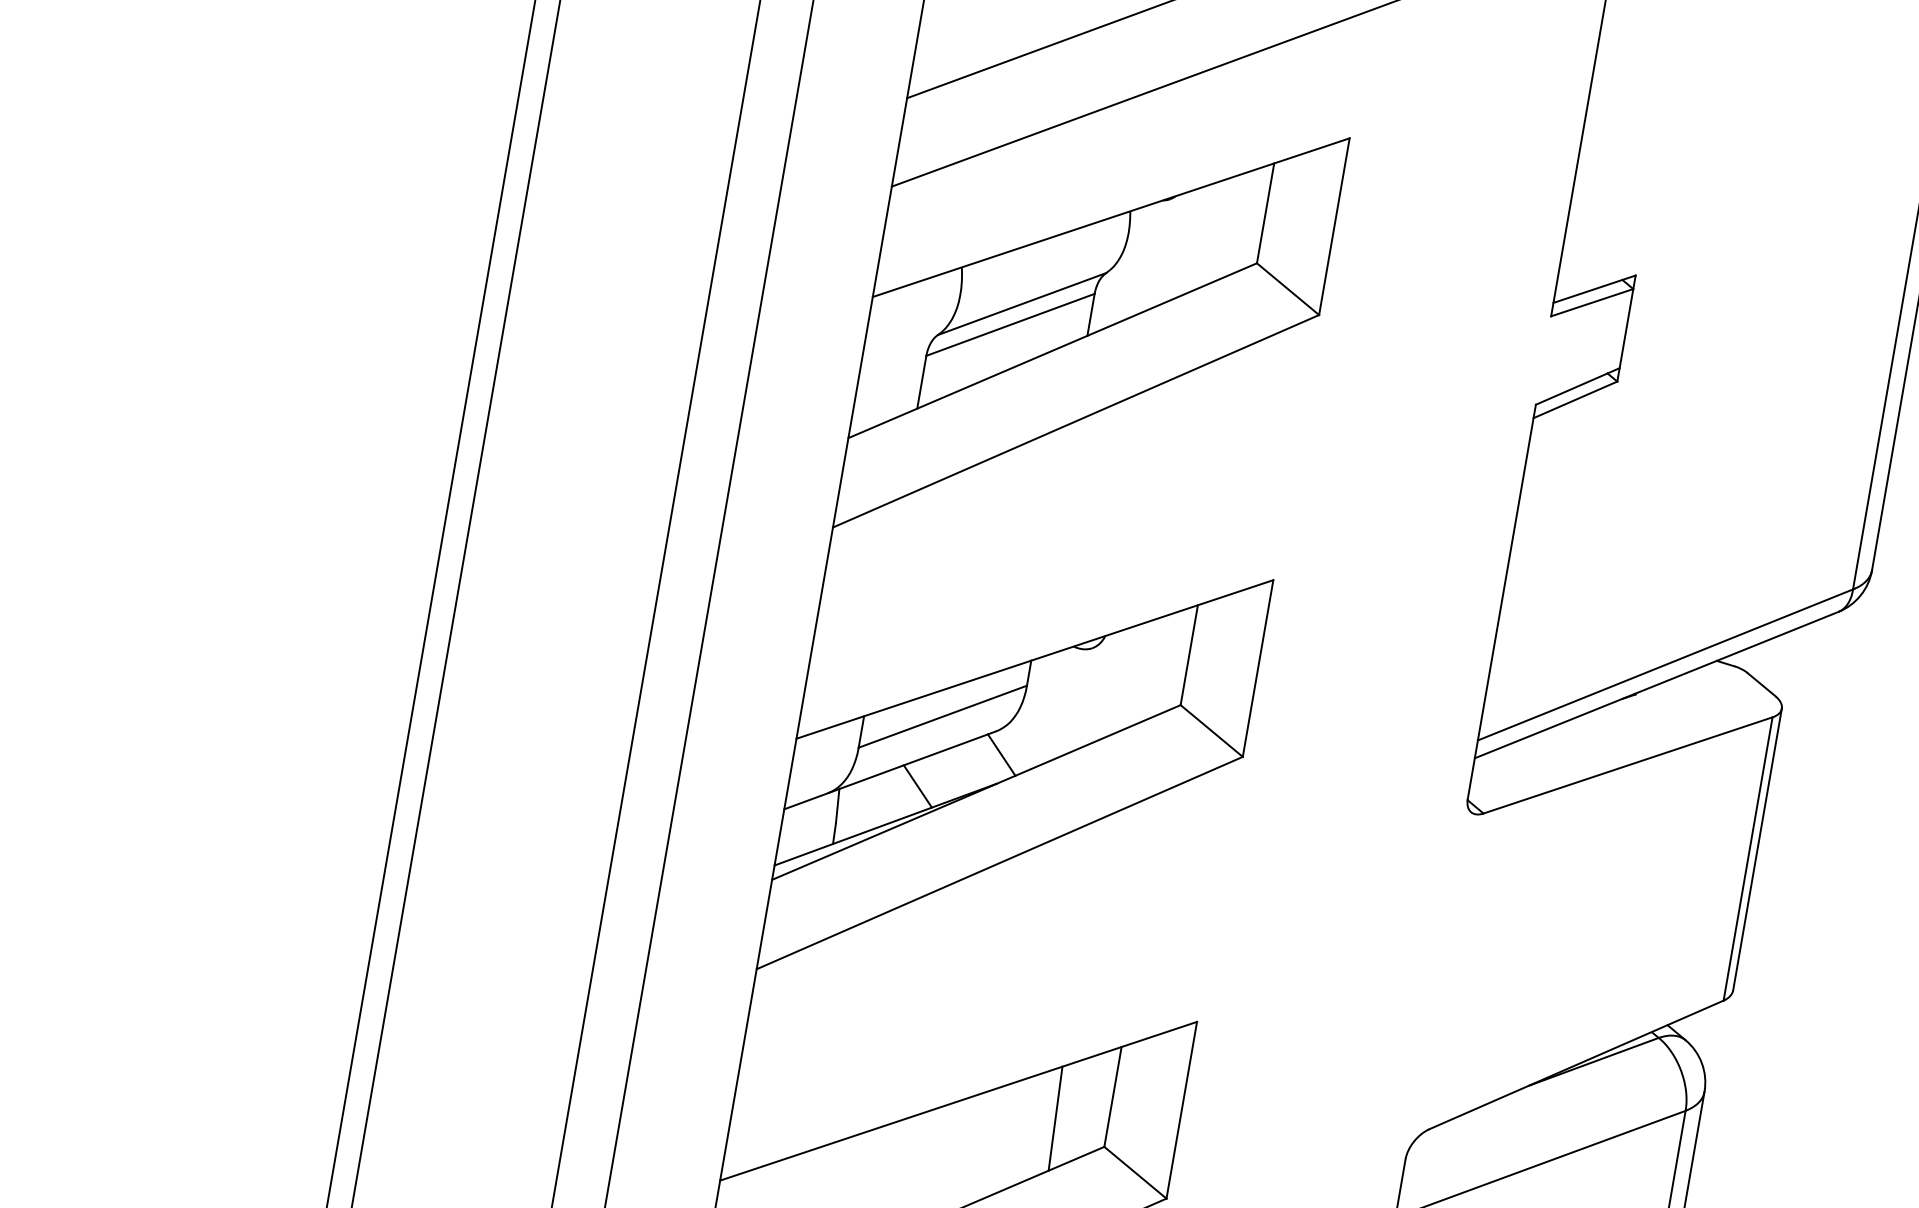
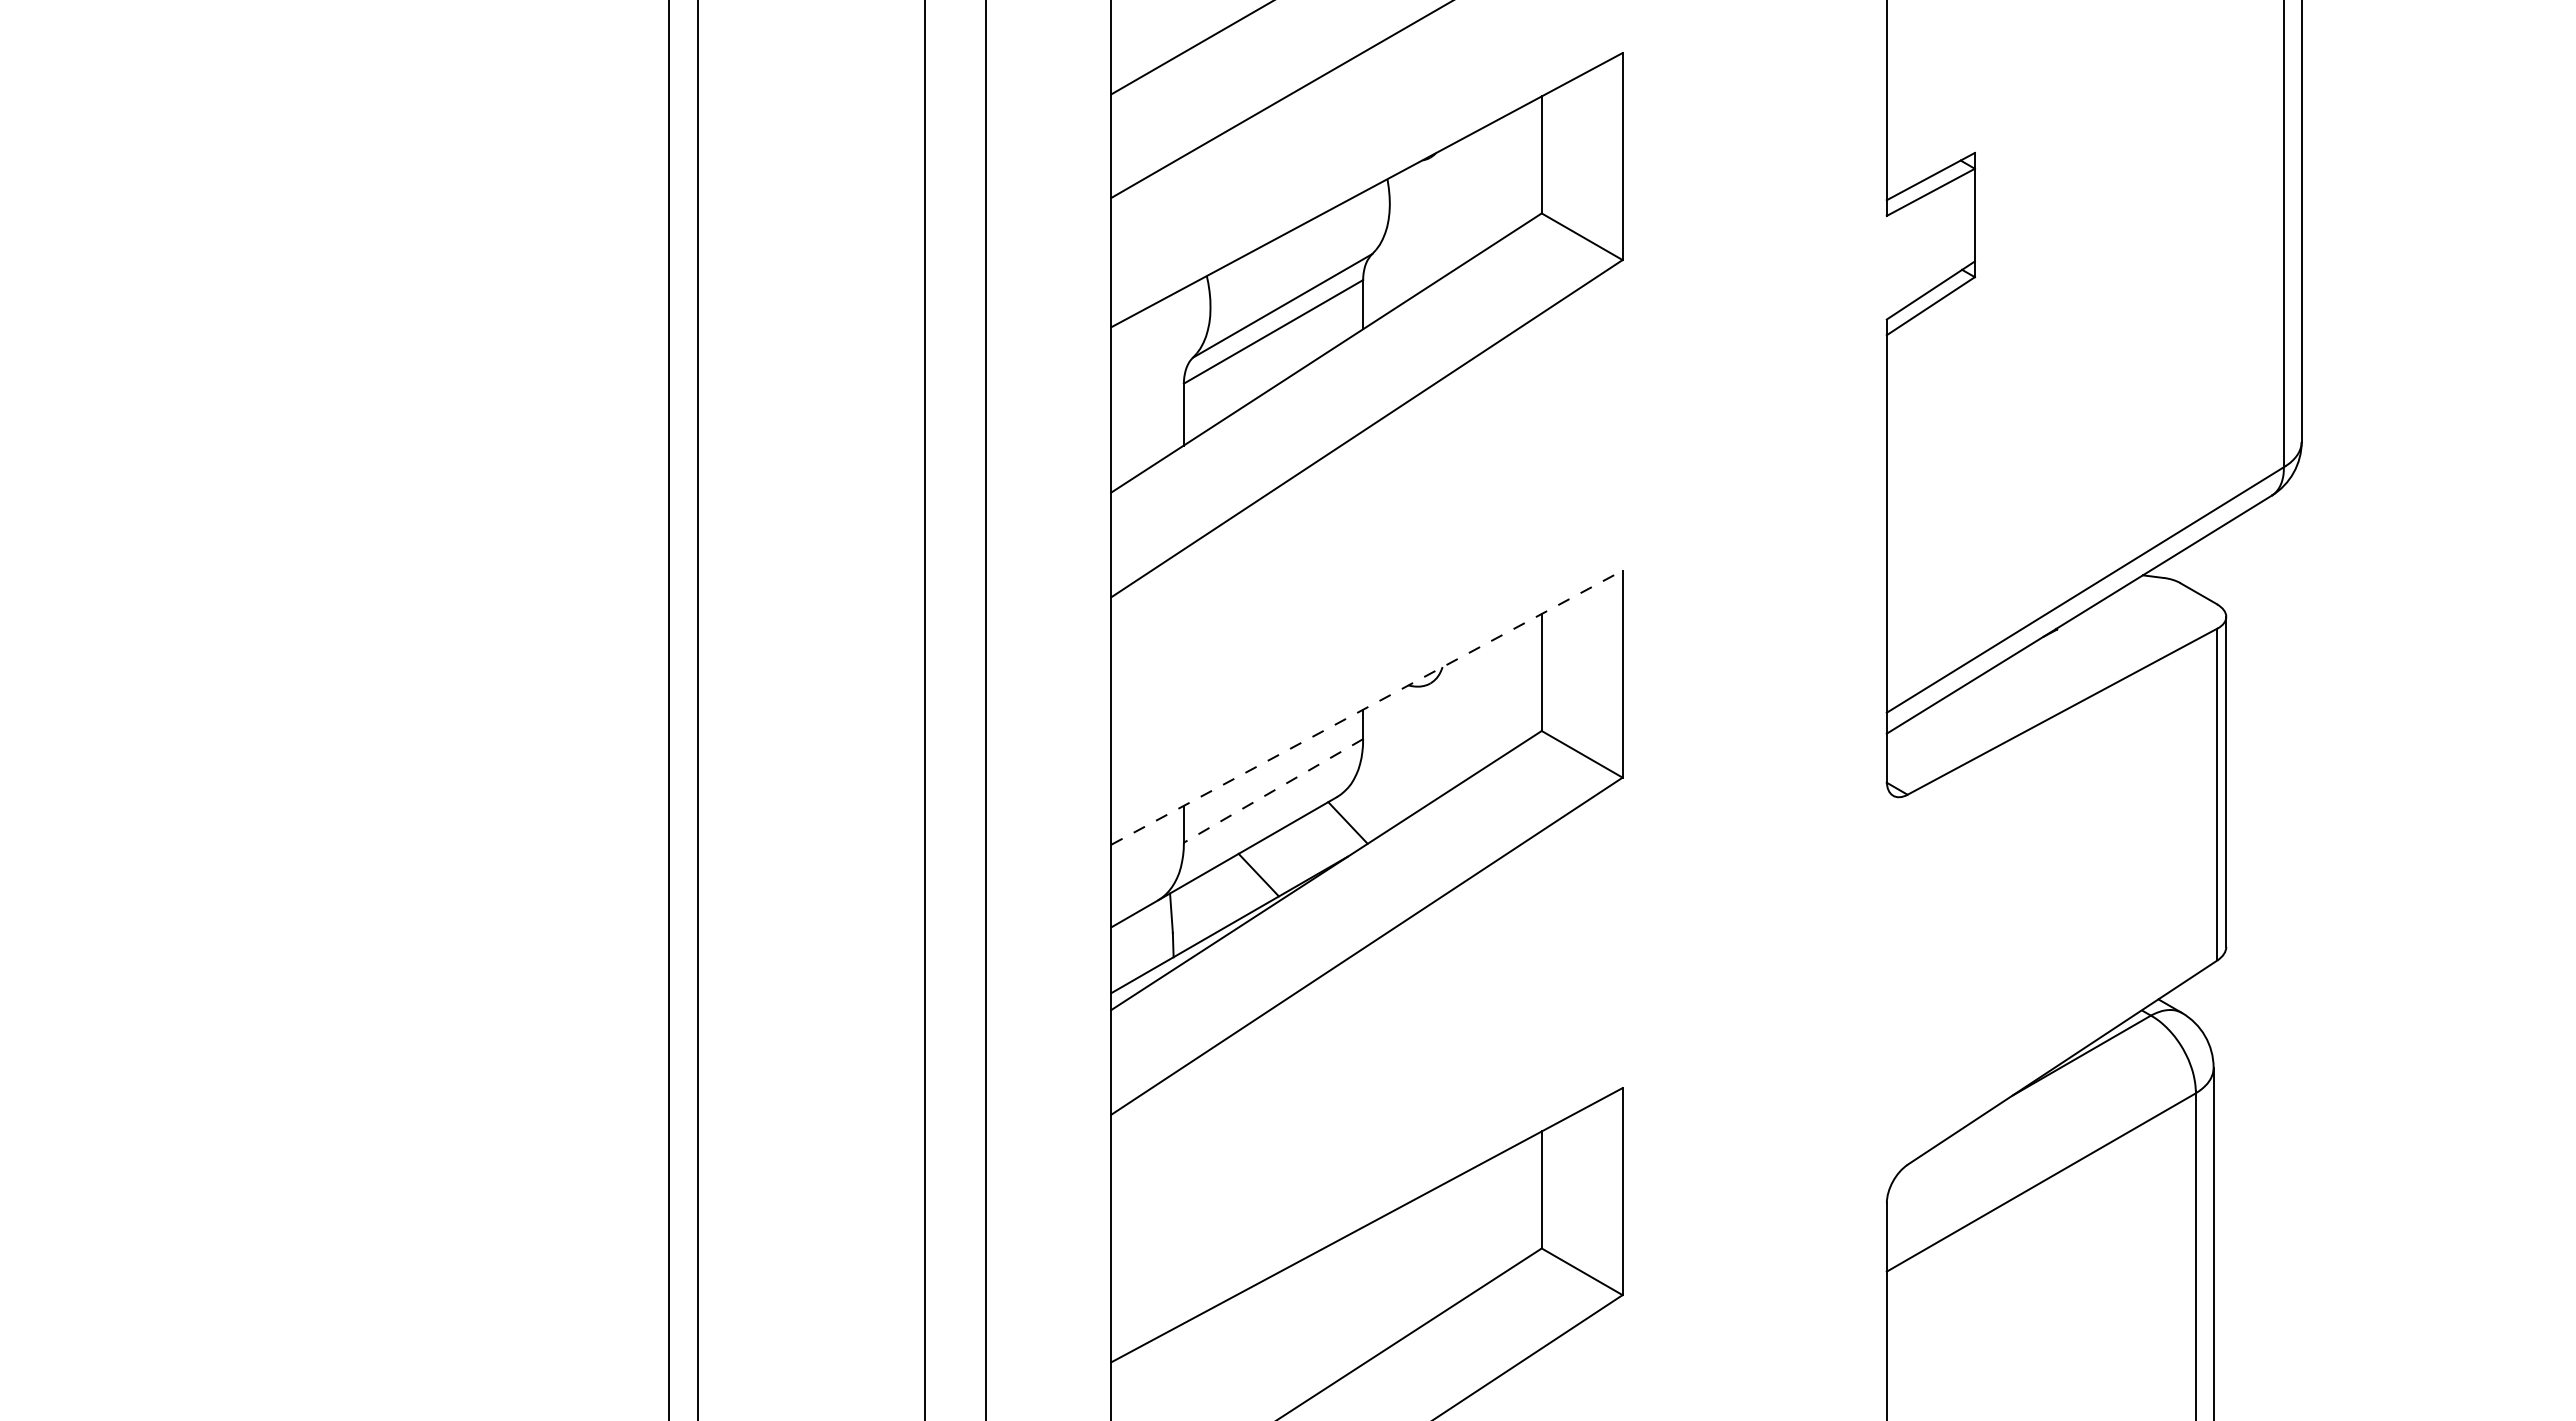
line: (1035, 659) -> (1367, 707), solid -> dashed
line: (942, 716) -> (1273, 790), solid -> dashed
line: (1055, 1118) -> (1480, 1225), removed

